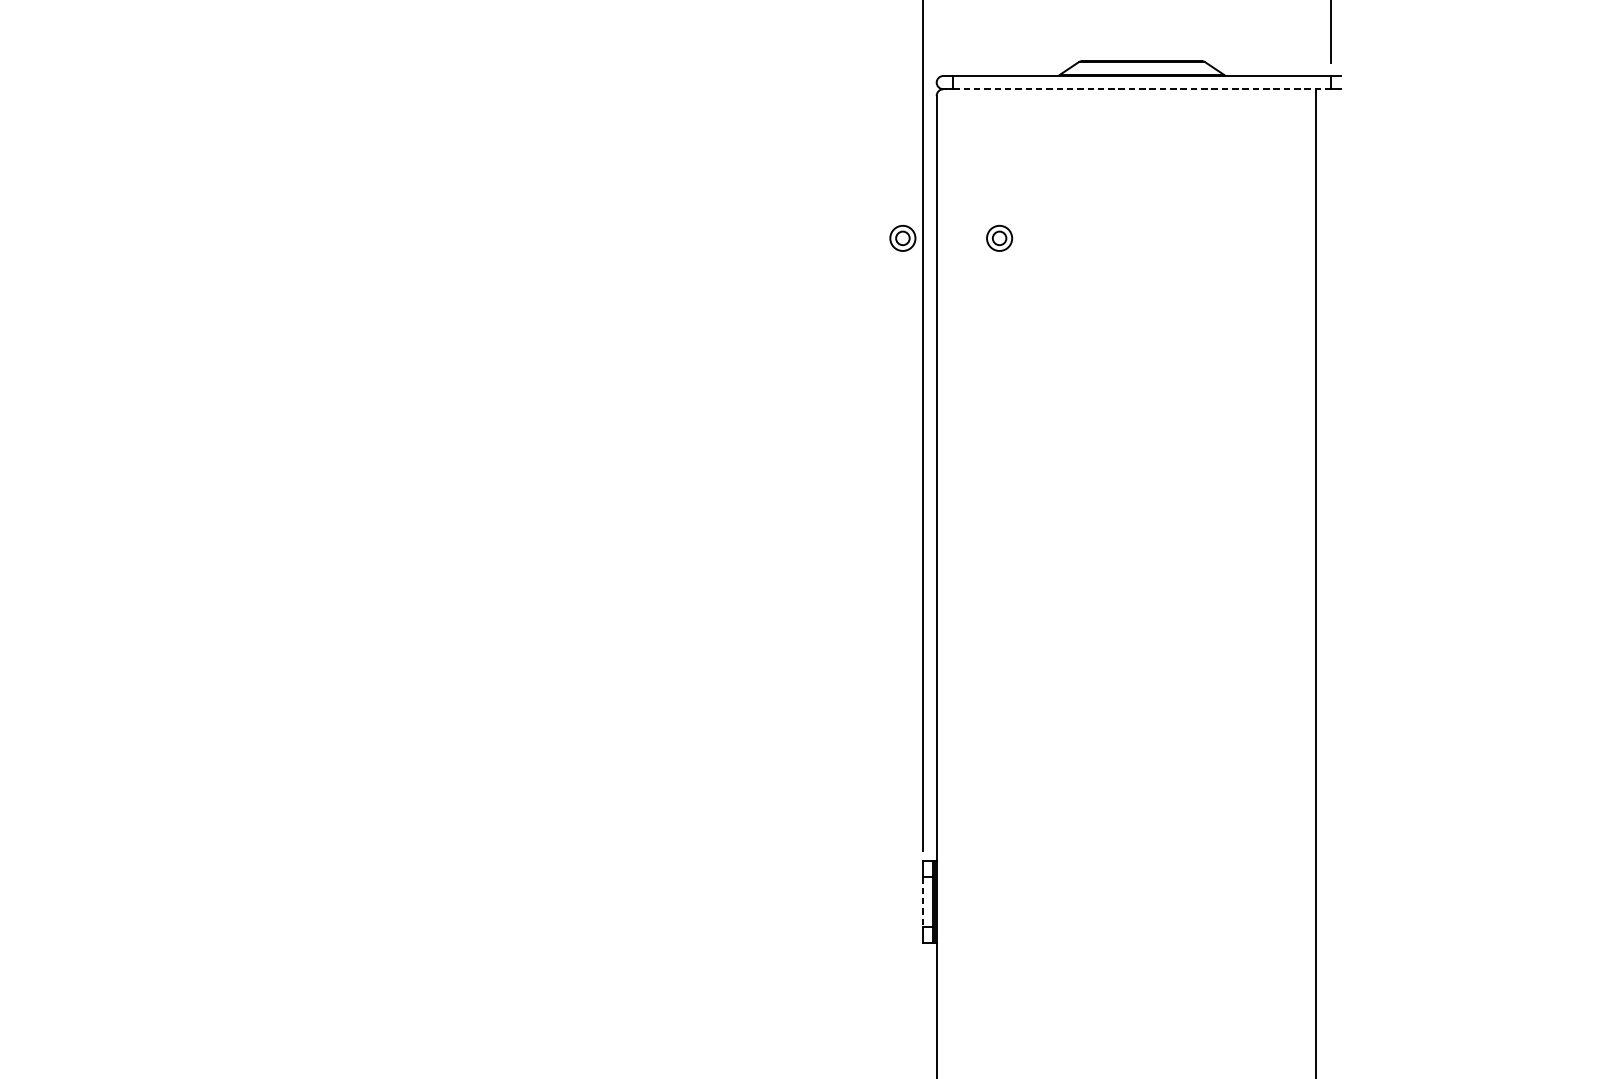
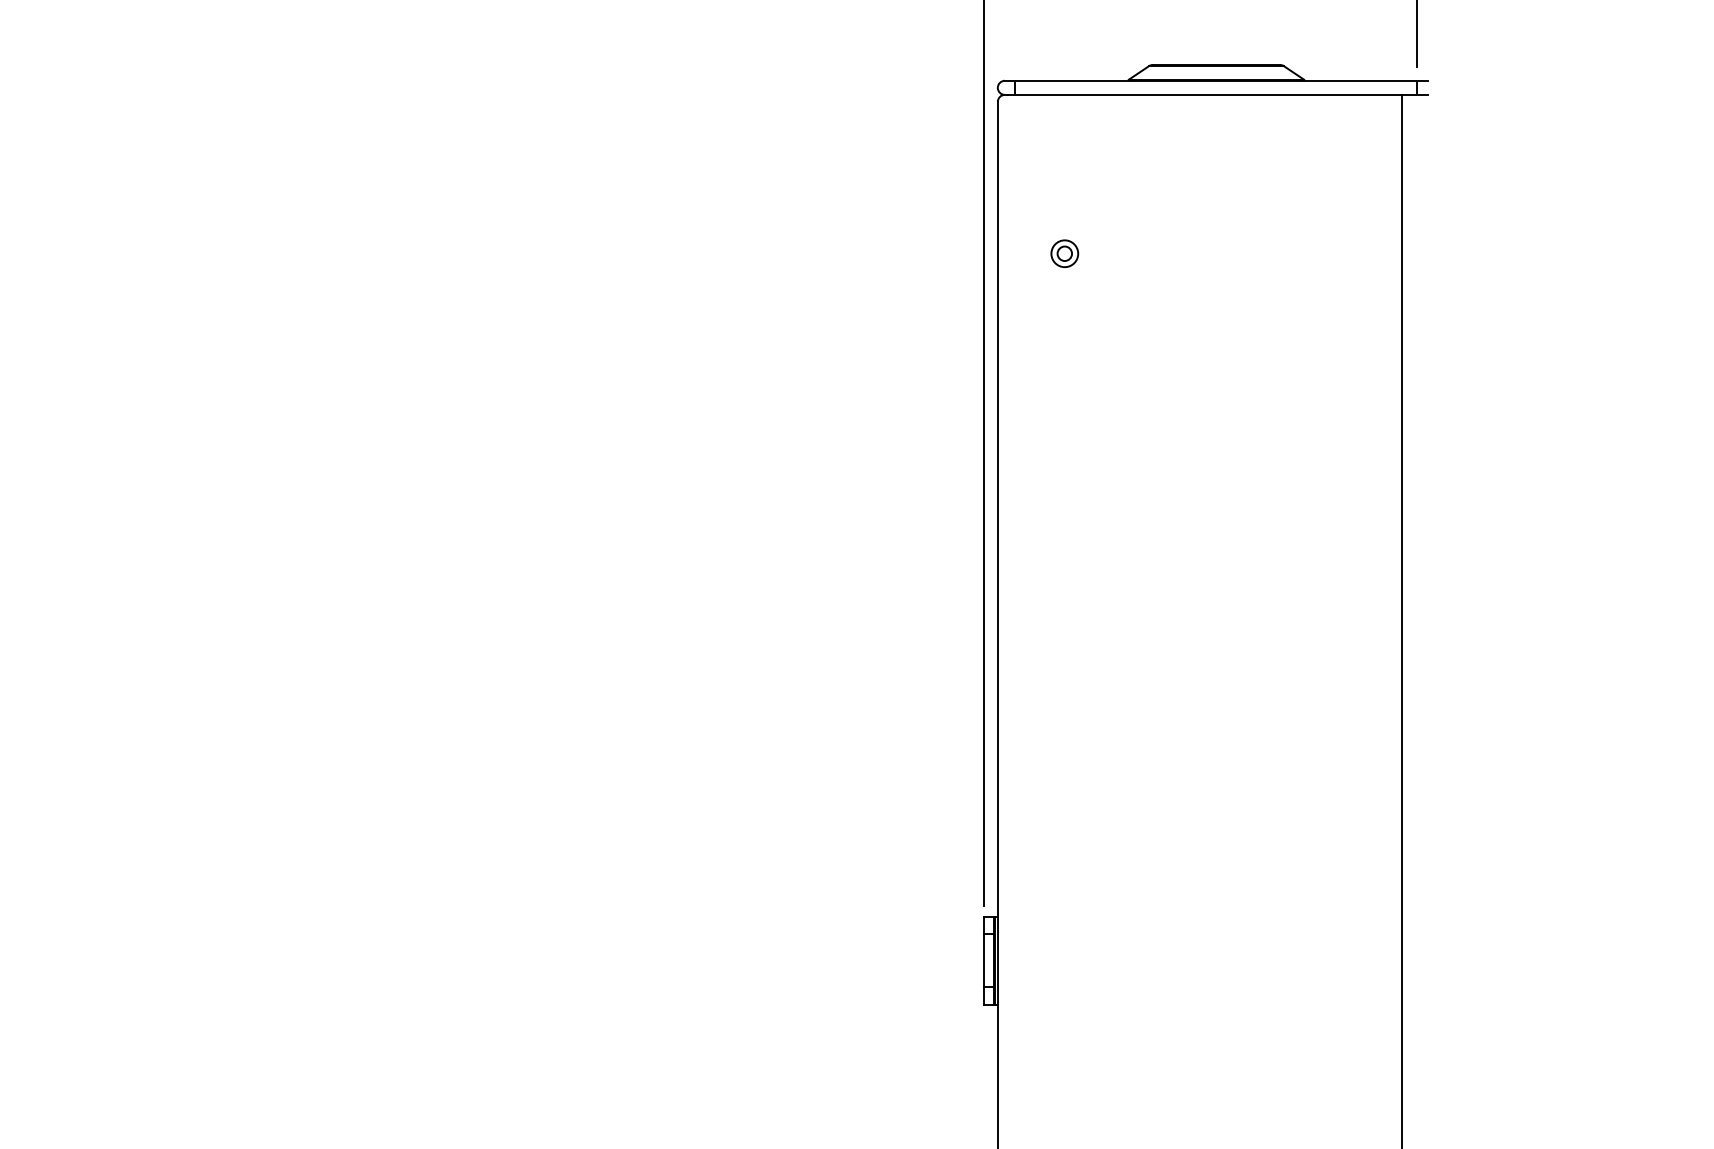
line: (1141, 88) -> (1216, 94), dashed -> solid
part: (902, 238) -> (961, 253), removed
line: (923, 902) -> (983, 961), dashed -> solid

